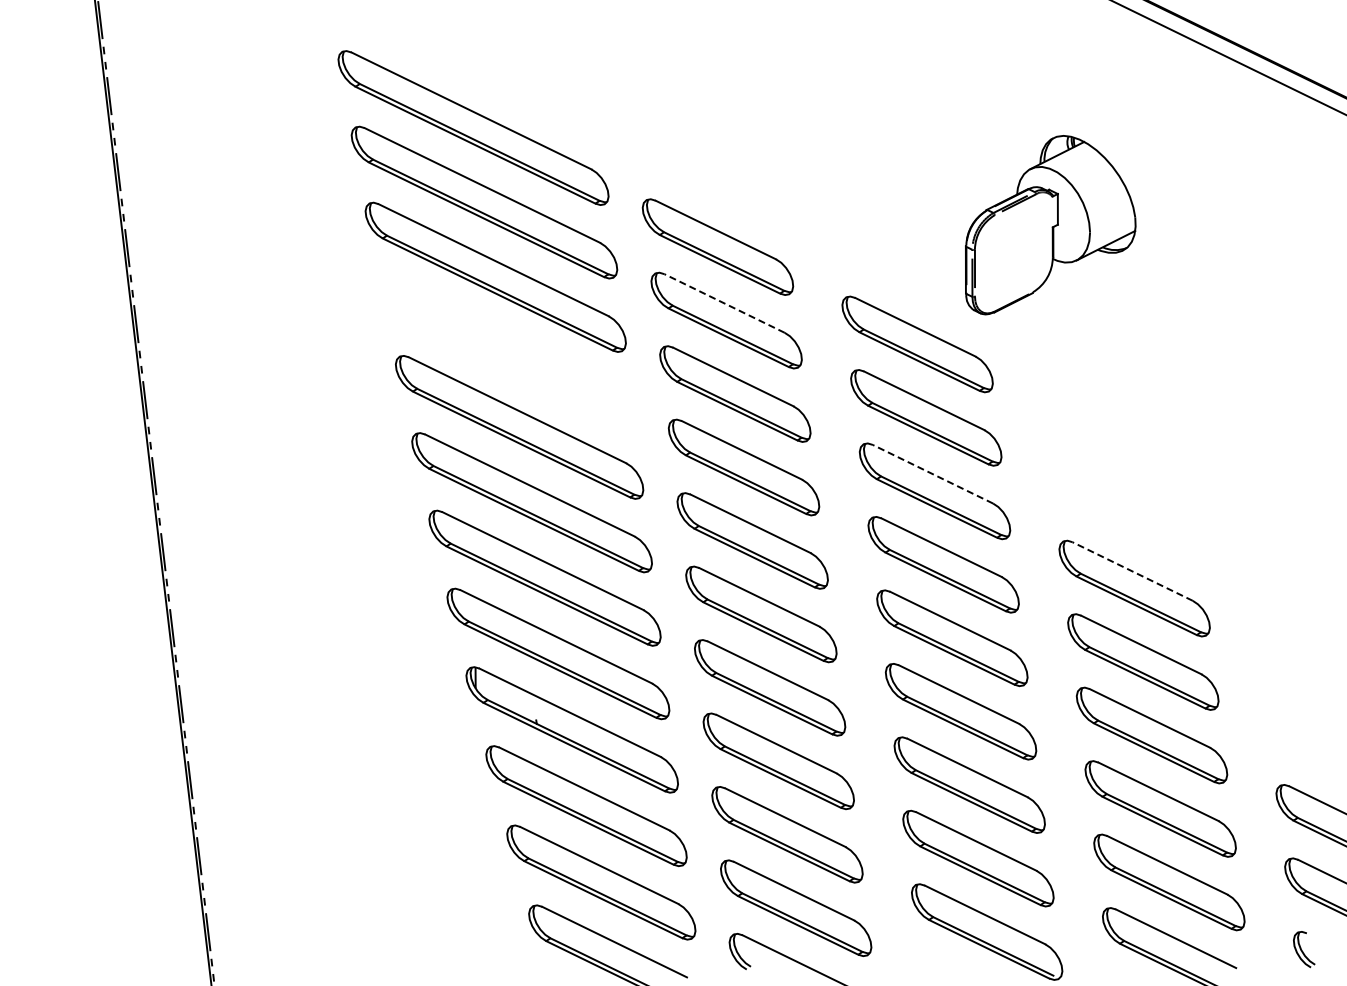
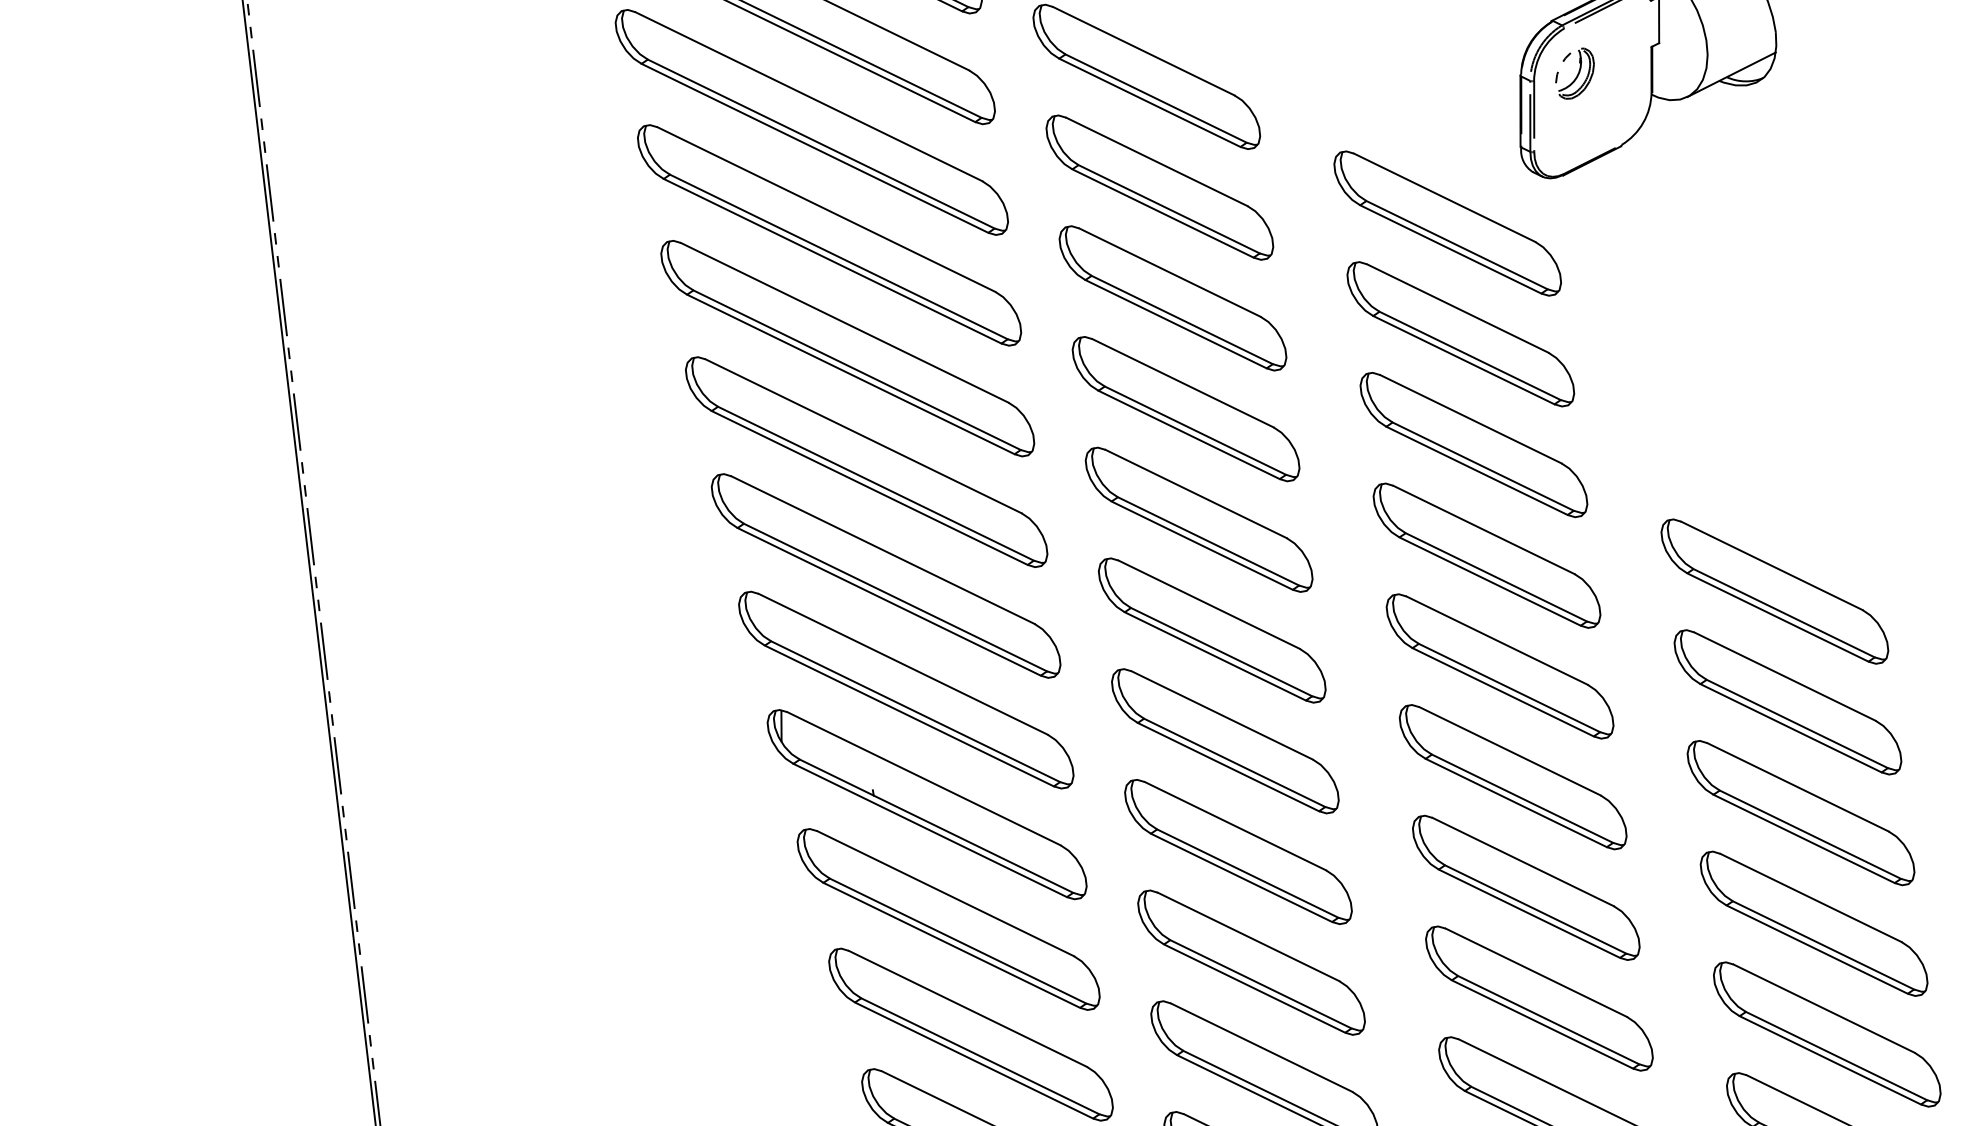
part: (1001, 244) -> (1574, 72), added
line: (724, 303) -> (1156, 161), dashed -> solid
part: (507, 352) -> (829, 235), added
line: (933, 474) -> (1471, 419), dashed -> solid
line: (1132, 571) -> (1771, 565), dashed -> solid

